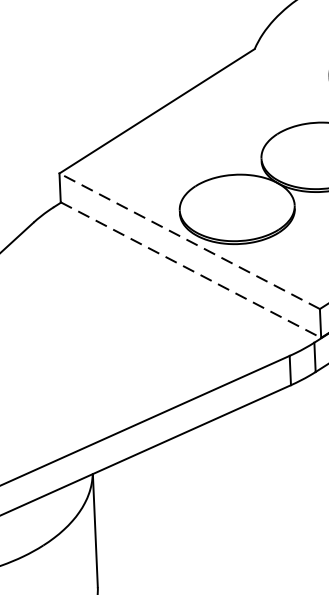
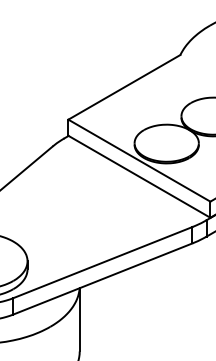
line: (189, 240) -> (139, 160), dashed -> solid
line: (191, 269) -> (139, 176), dashed -> solid

